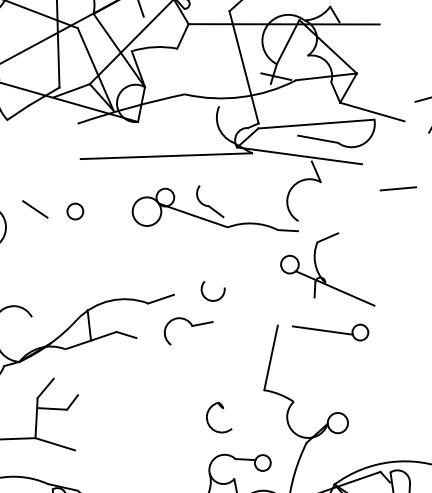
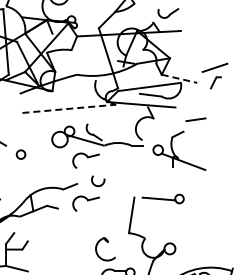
line: (374, 111) -> (180, 78), solid -> dashed
line: (165, 155) -> (68, 108), solid -> dashed
circle: (74, 211) -> (20, 154), moved
part: (191, 252) -> (85, 160), added
part: (328, 267) -> (179, 150), moved
part: (217, 417) -> (104, 249), size x1.4

